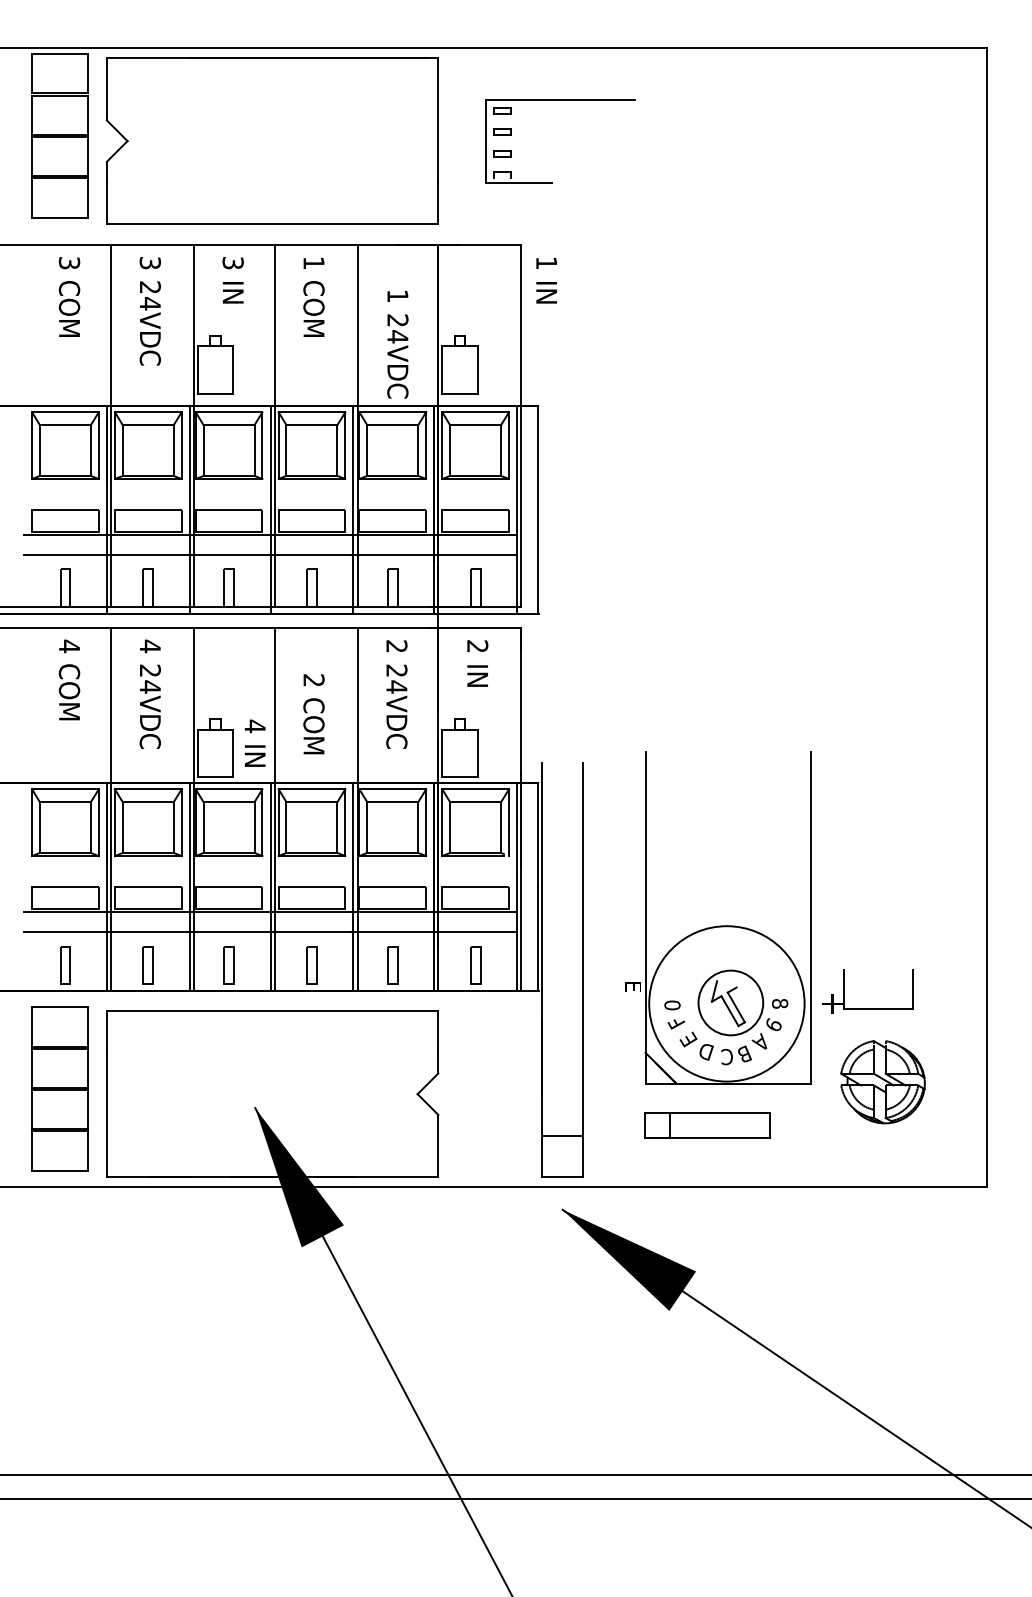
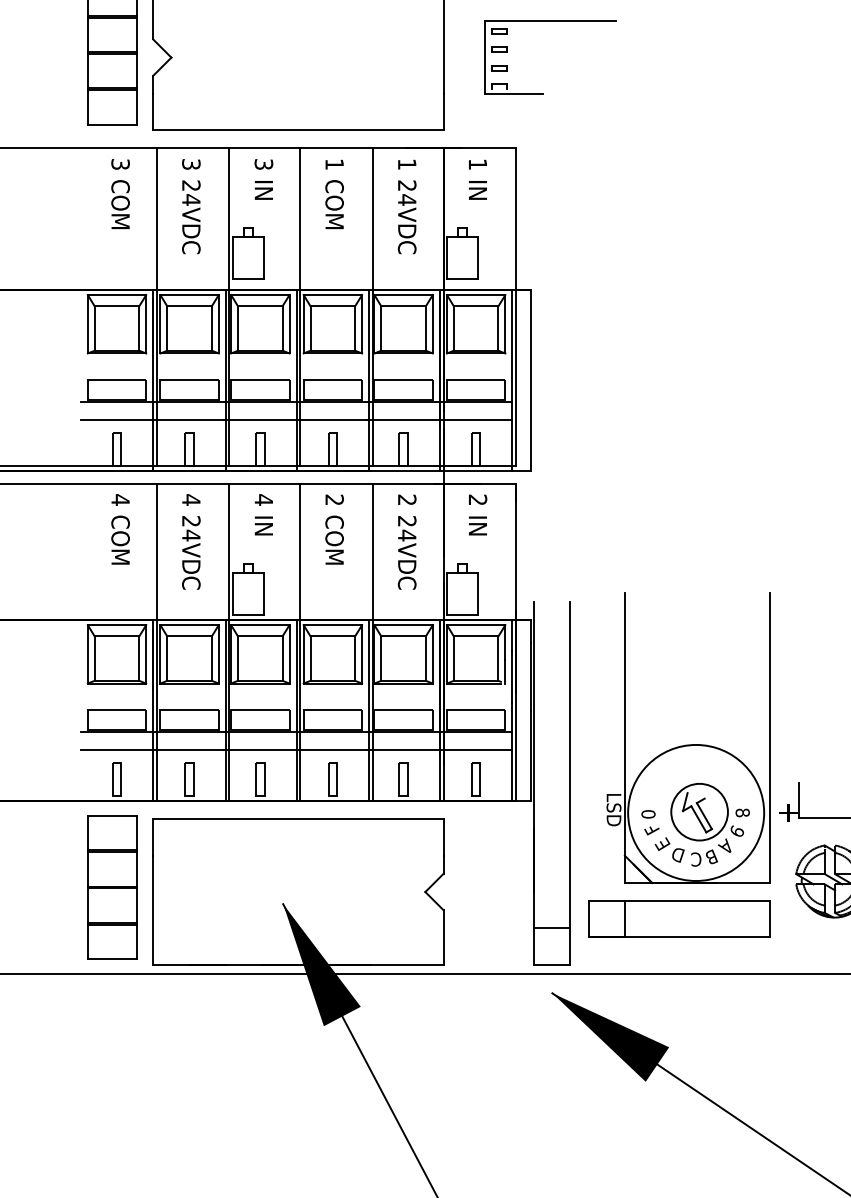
text: (546, 280) -> (477, 179), moved
text: (397, 344) -> (406, 206), moved
text: (313, 714) -> (334, 529), moved
text: (254, 742) -> (263, 514), moved
text: (632, 1000) -> (613, 810), E -> LSD
part: (707, 1125) -> (679, 919), size x1.67

